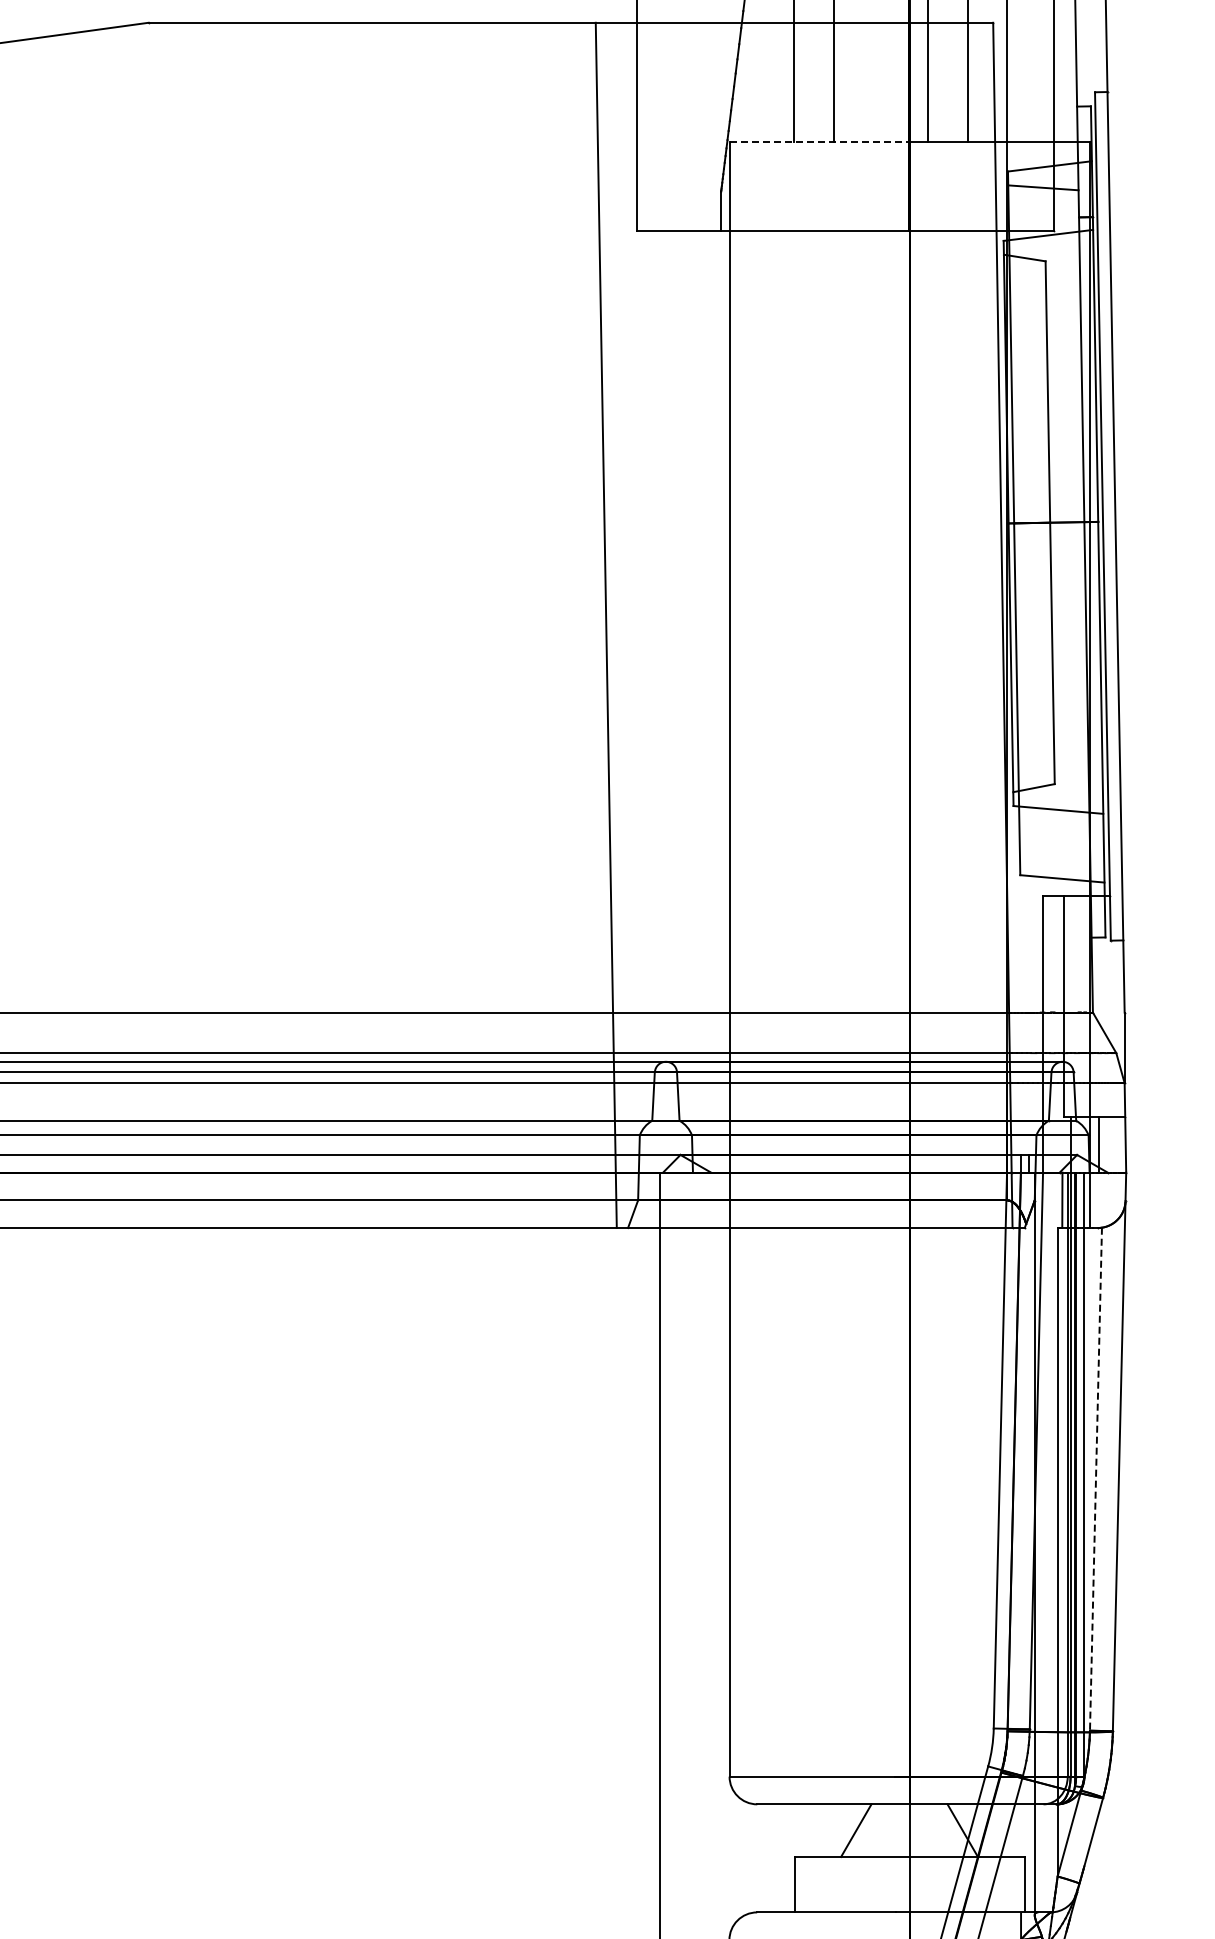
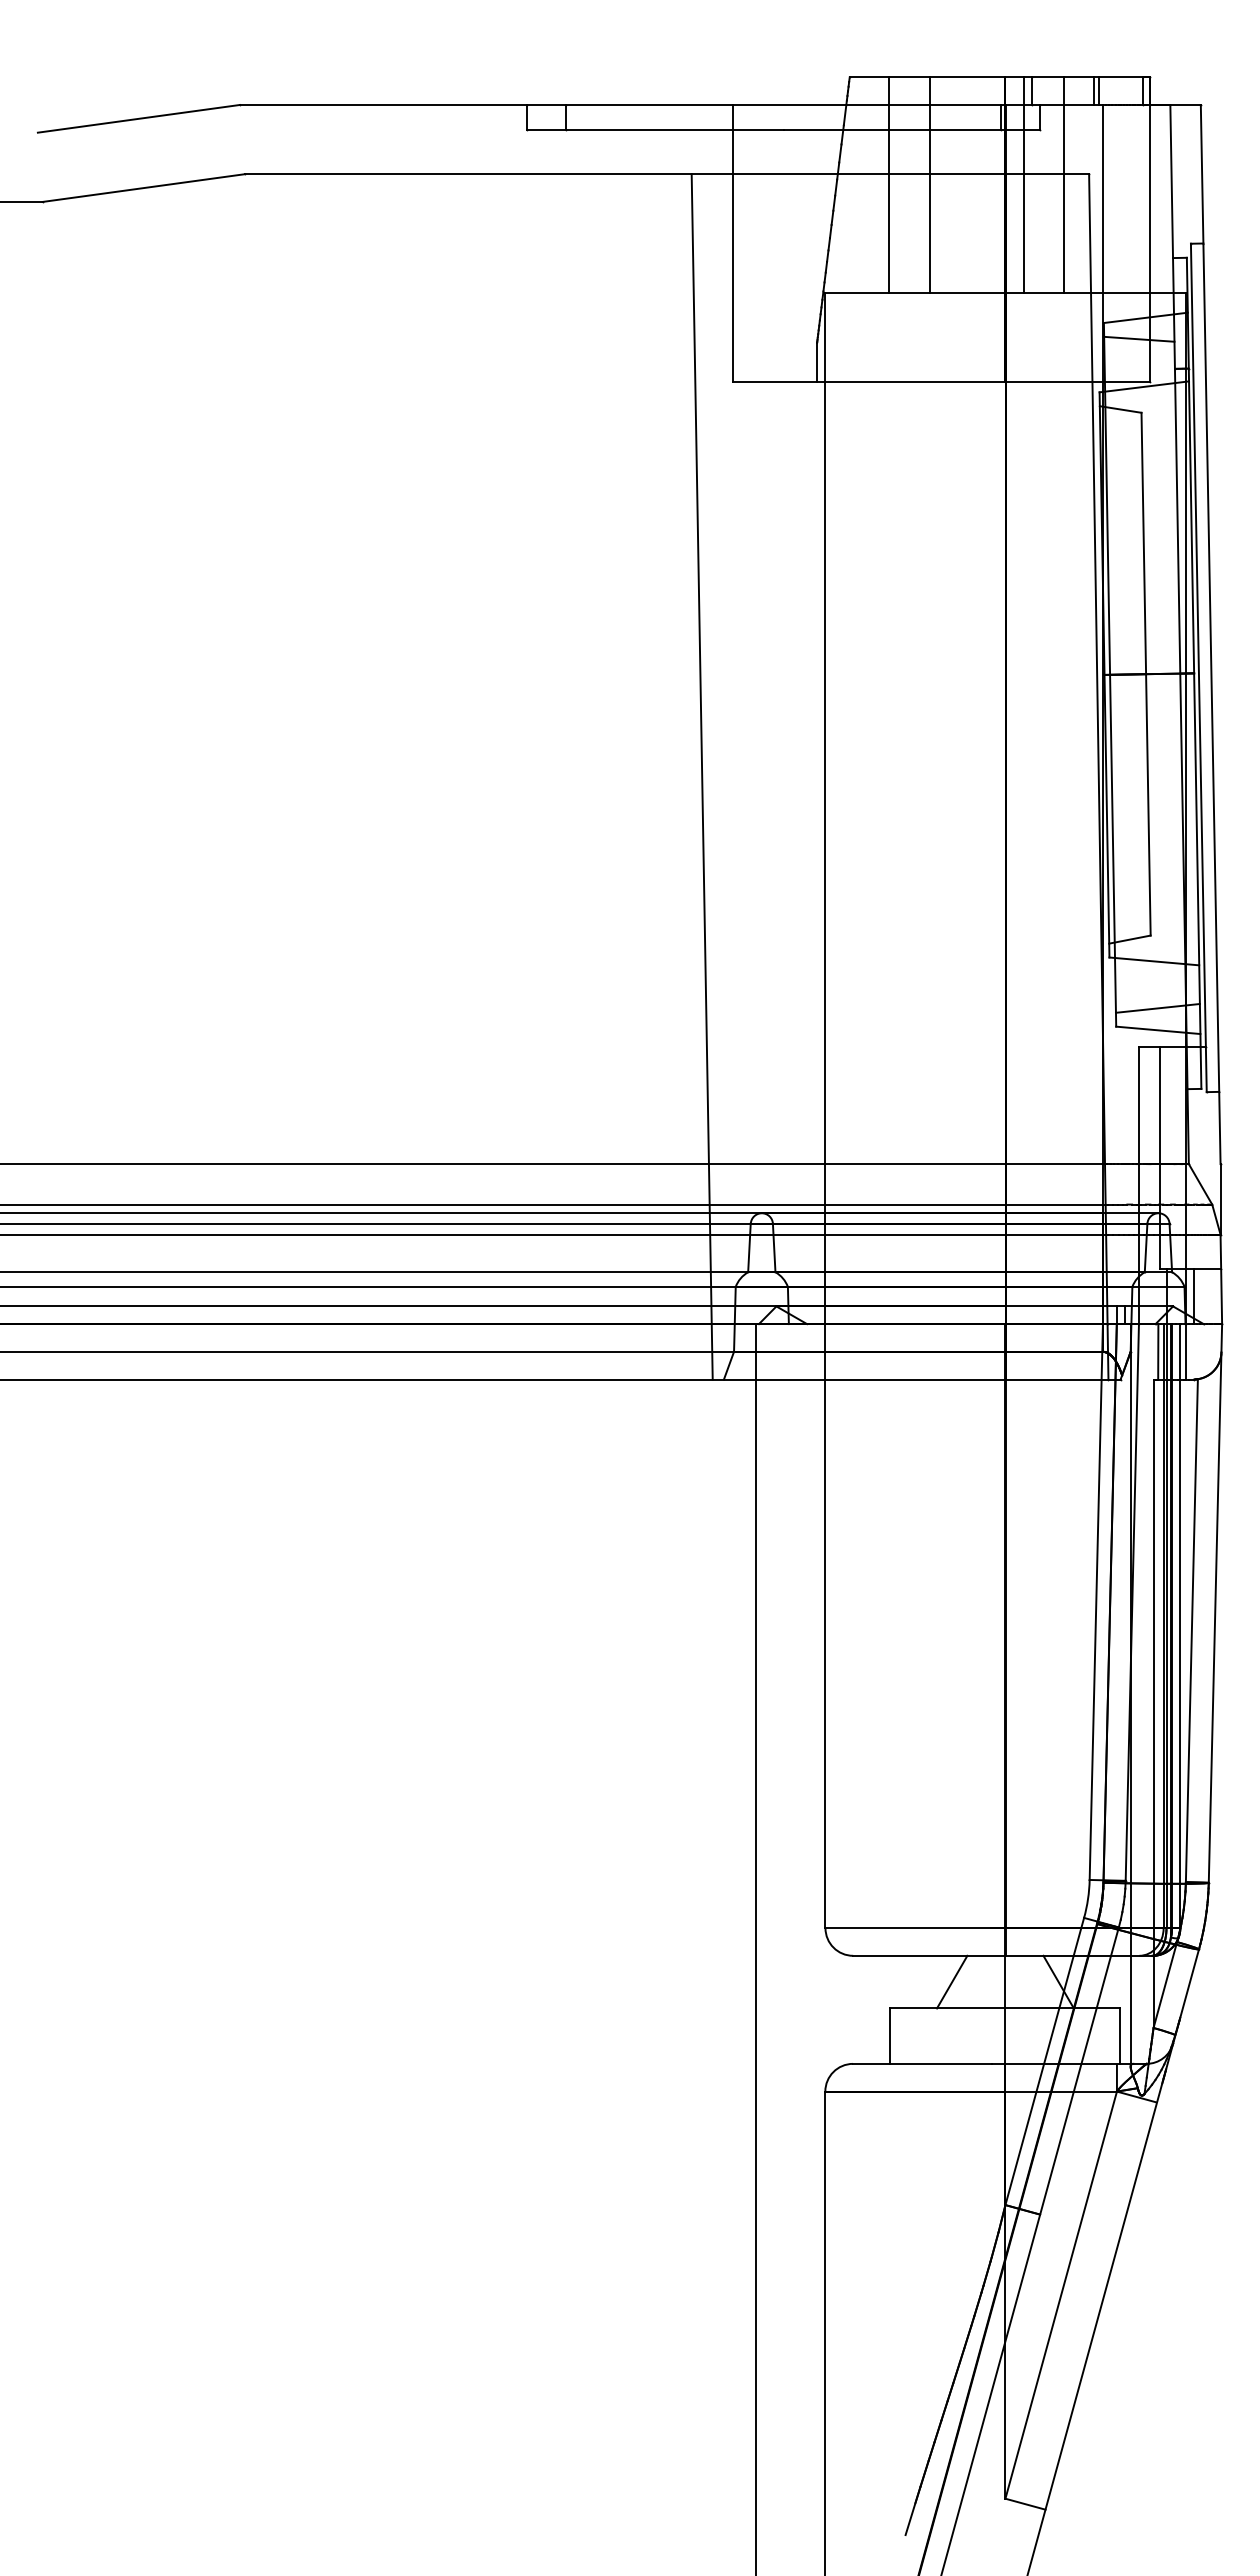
line: (820, 142) -> (916, 293), dashed -> solid
line: (1061, 857) -> (1157, 1008), added
line: (1095, 1479) -> (1191, 1630), dashed -> solid

